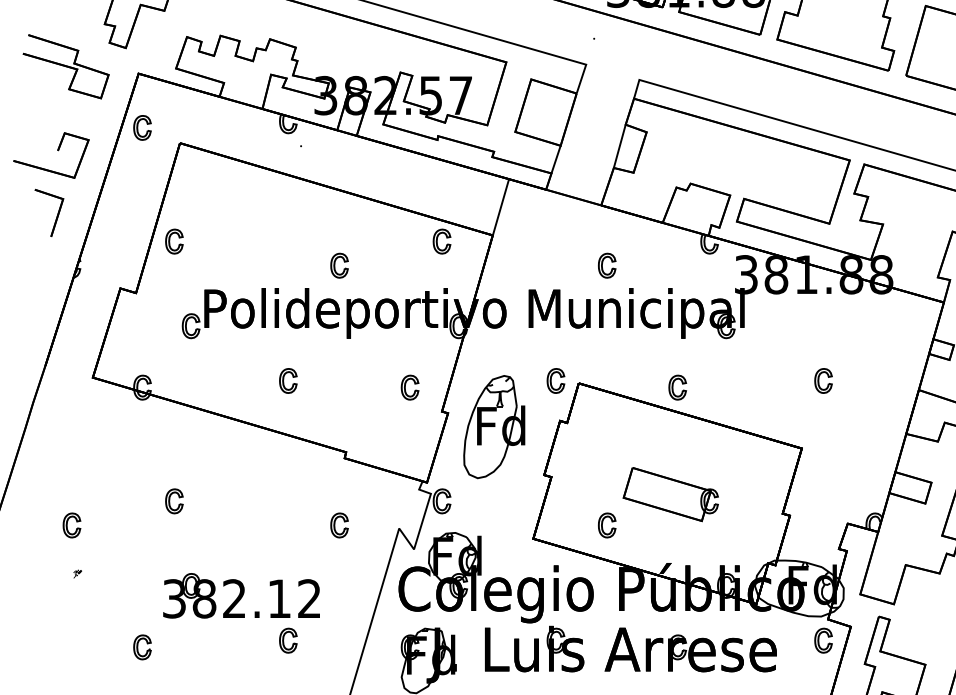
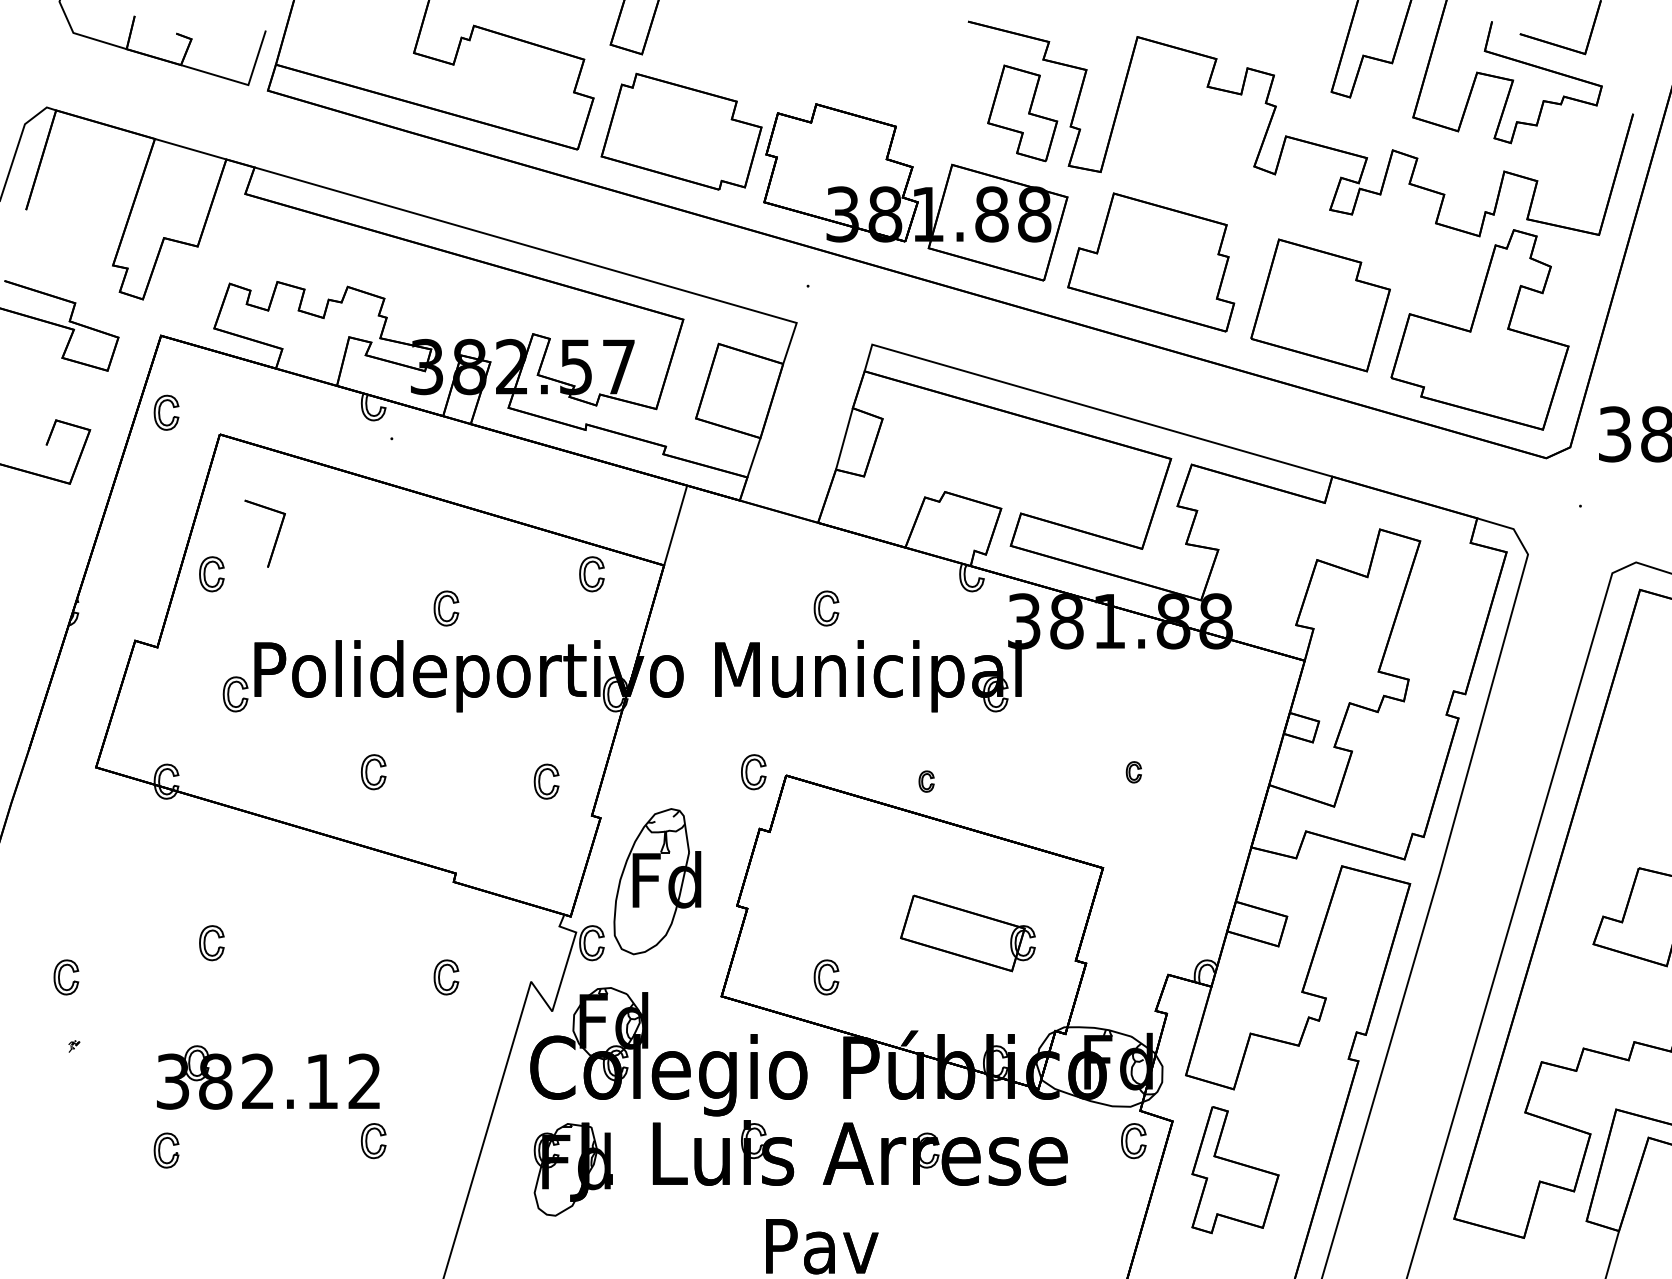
part: (57, 215) -> (276, 536), moved
part: (823, 381) -> (1133, 772), size x0.6
part: (677, 387) -> (926, 781), size x0.6
part: (494, 426) -> (657, 881), moved
part: (670, 494) -> (967, 933), moved
part: (241, 595) -> (268, 1077), moved

